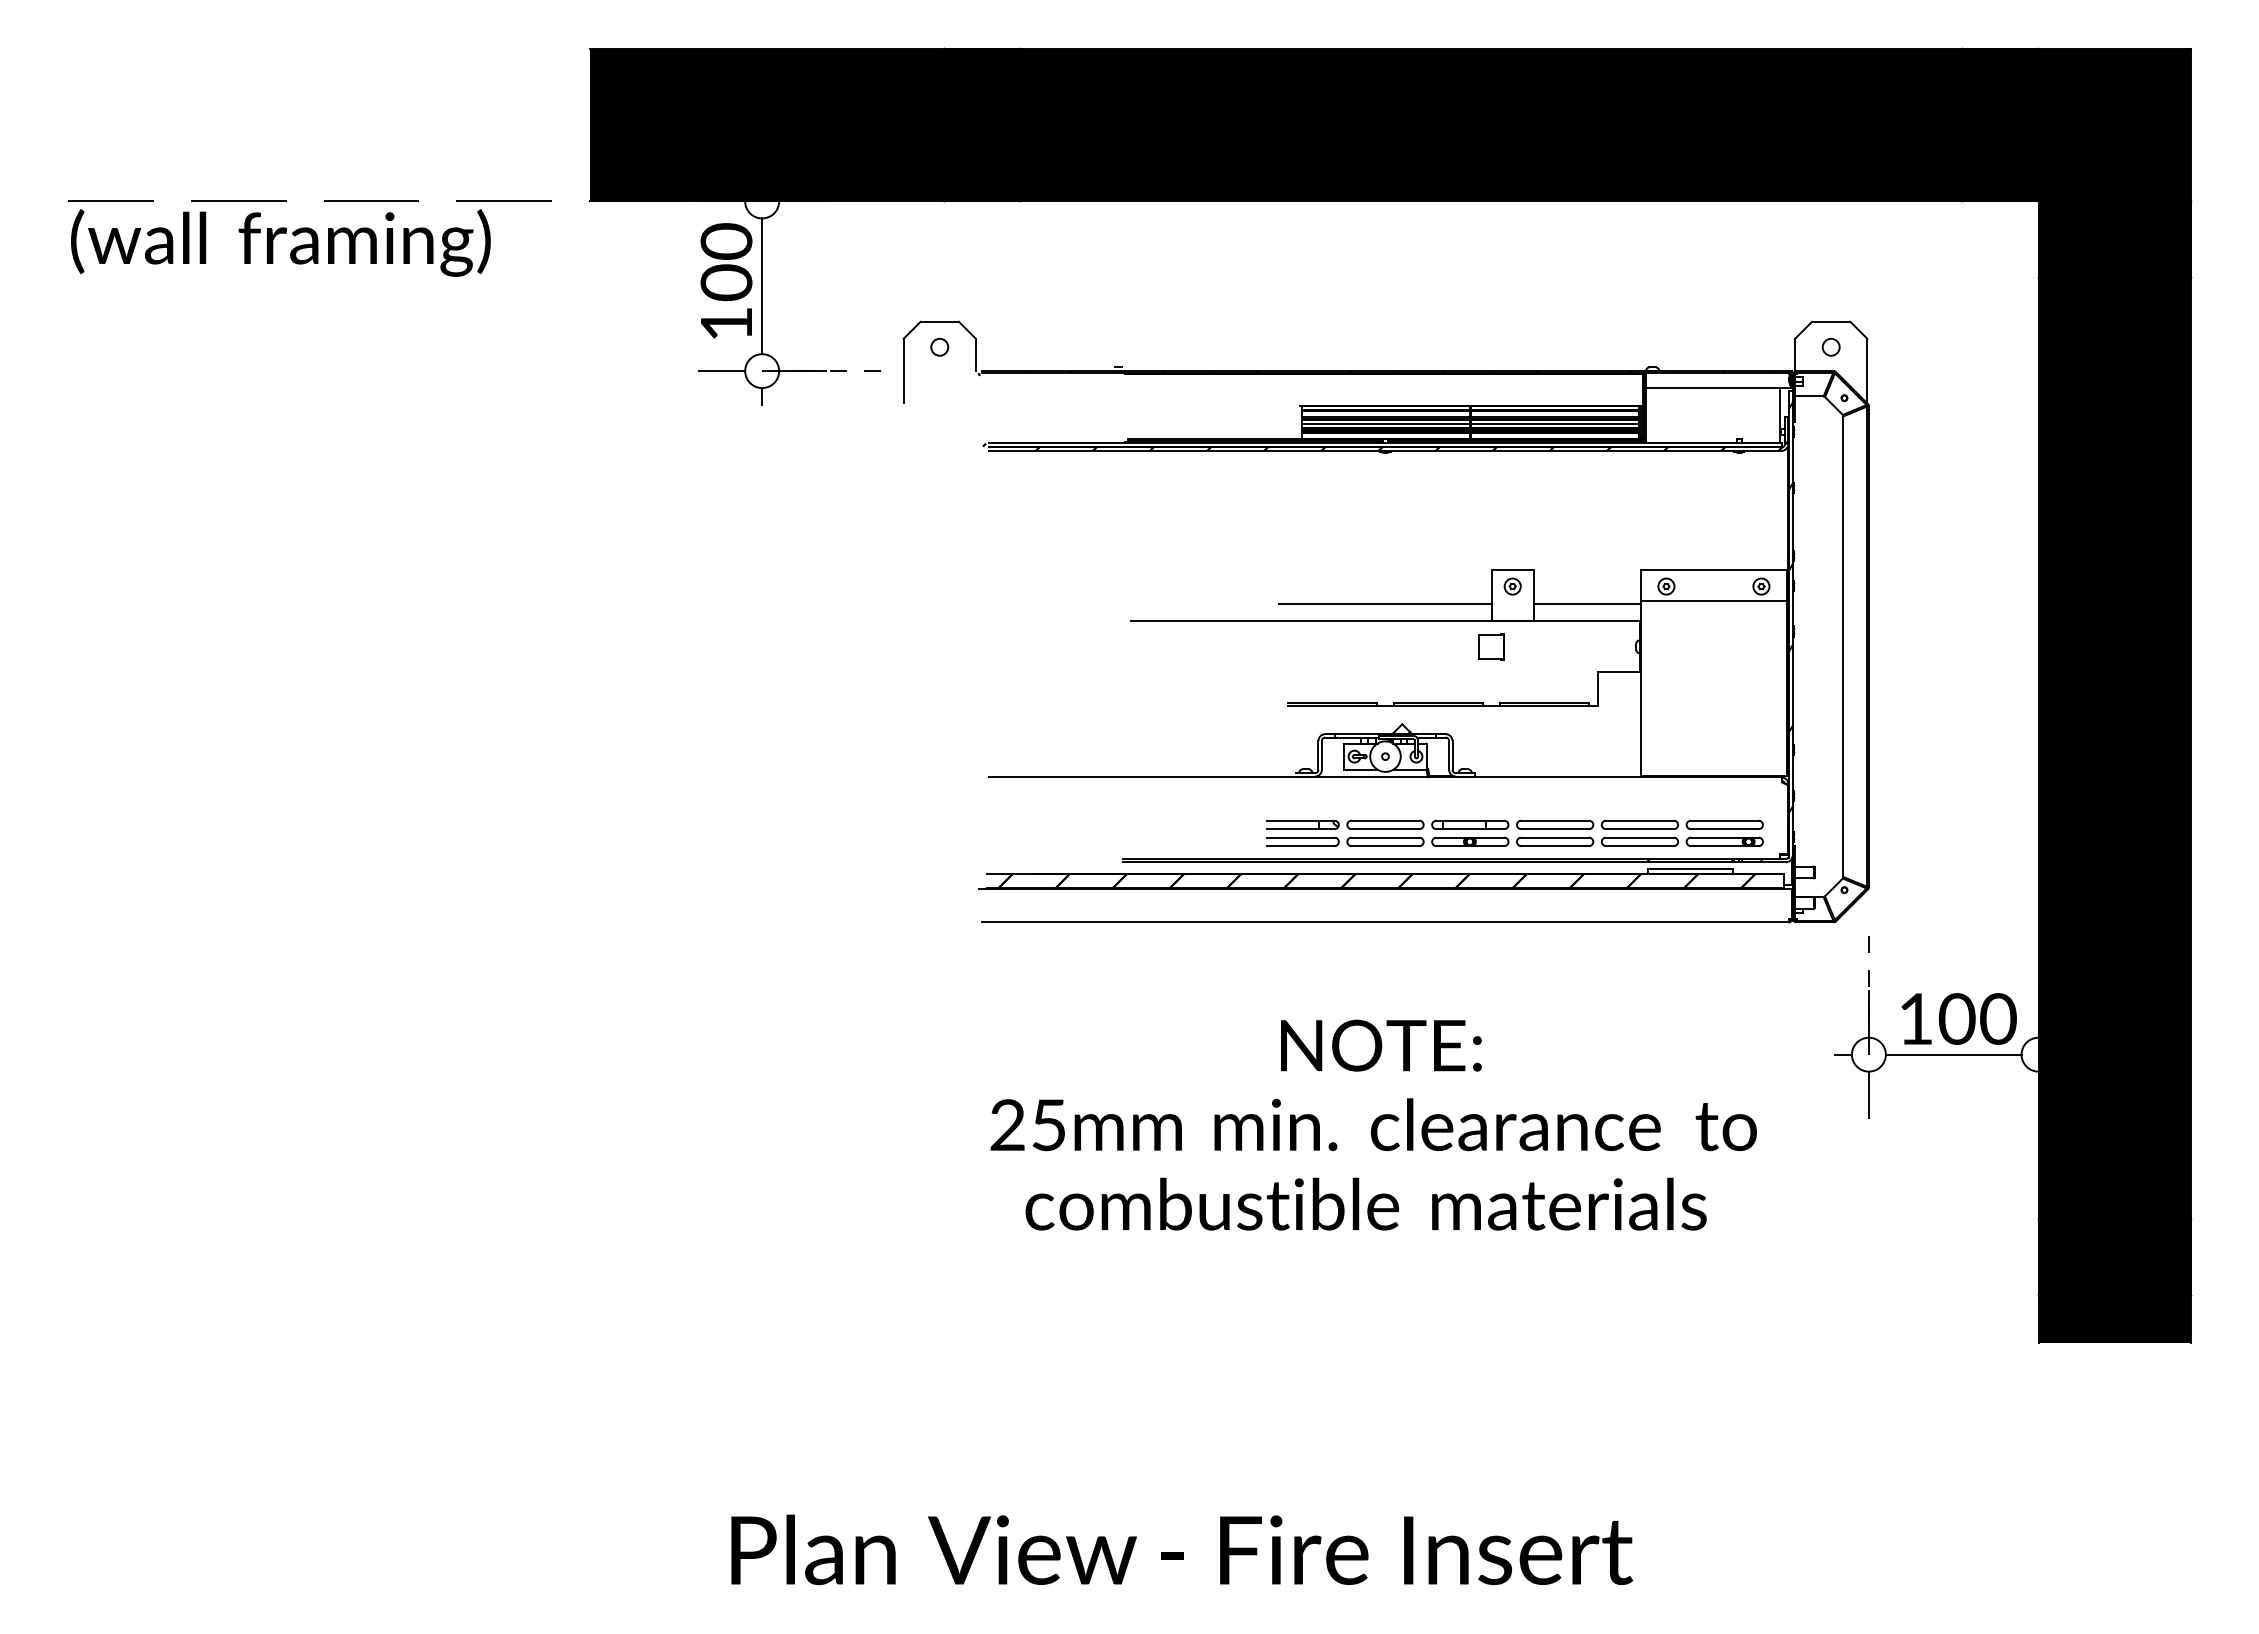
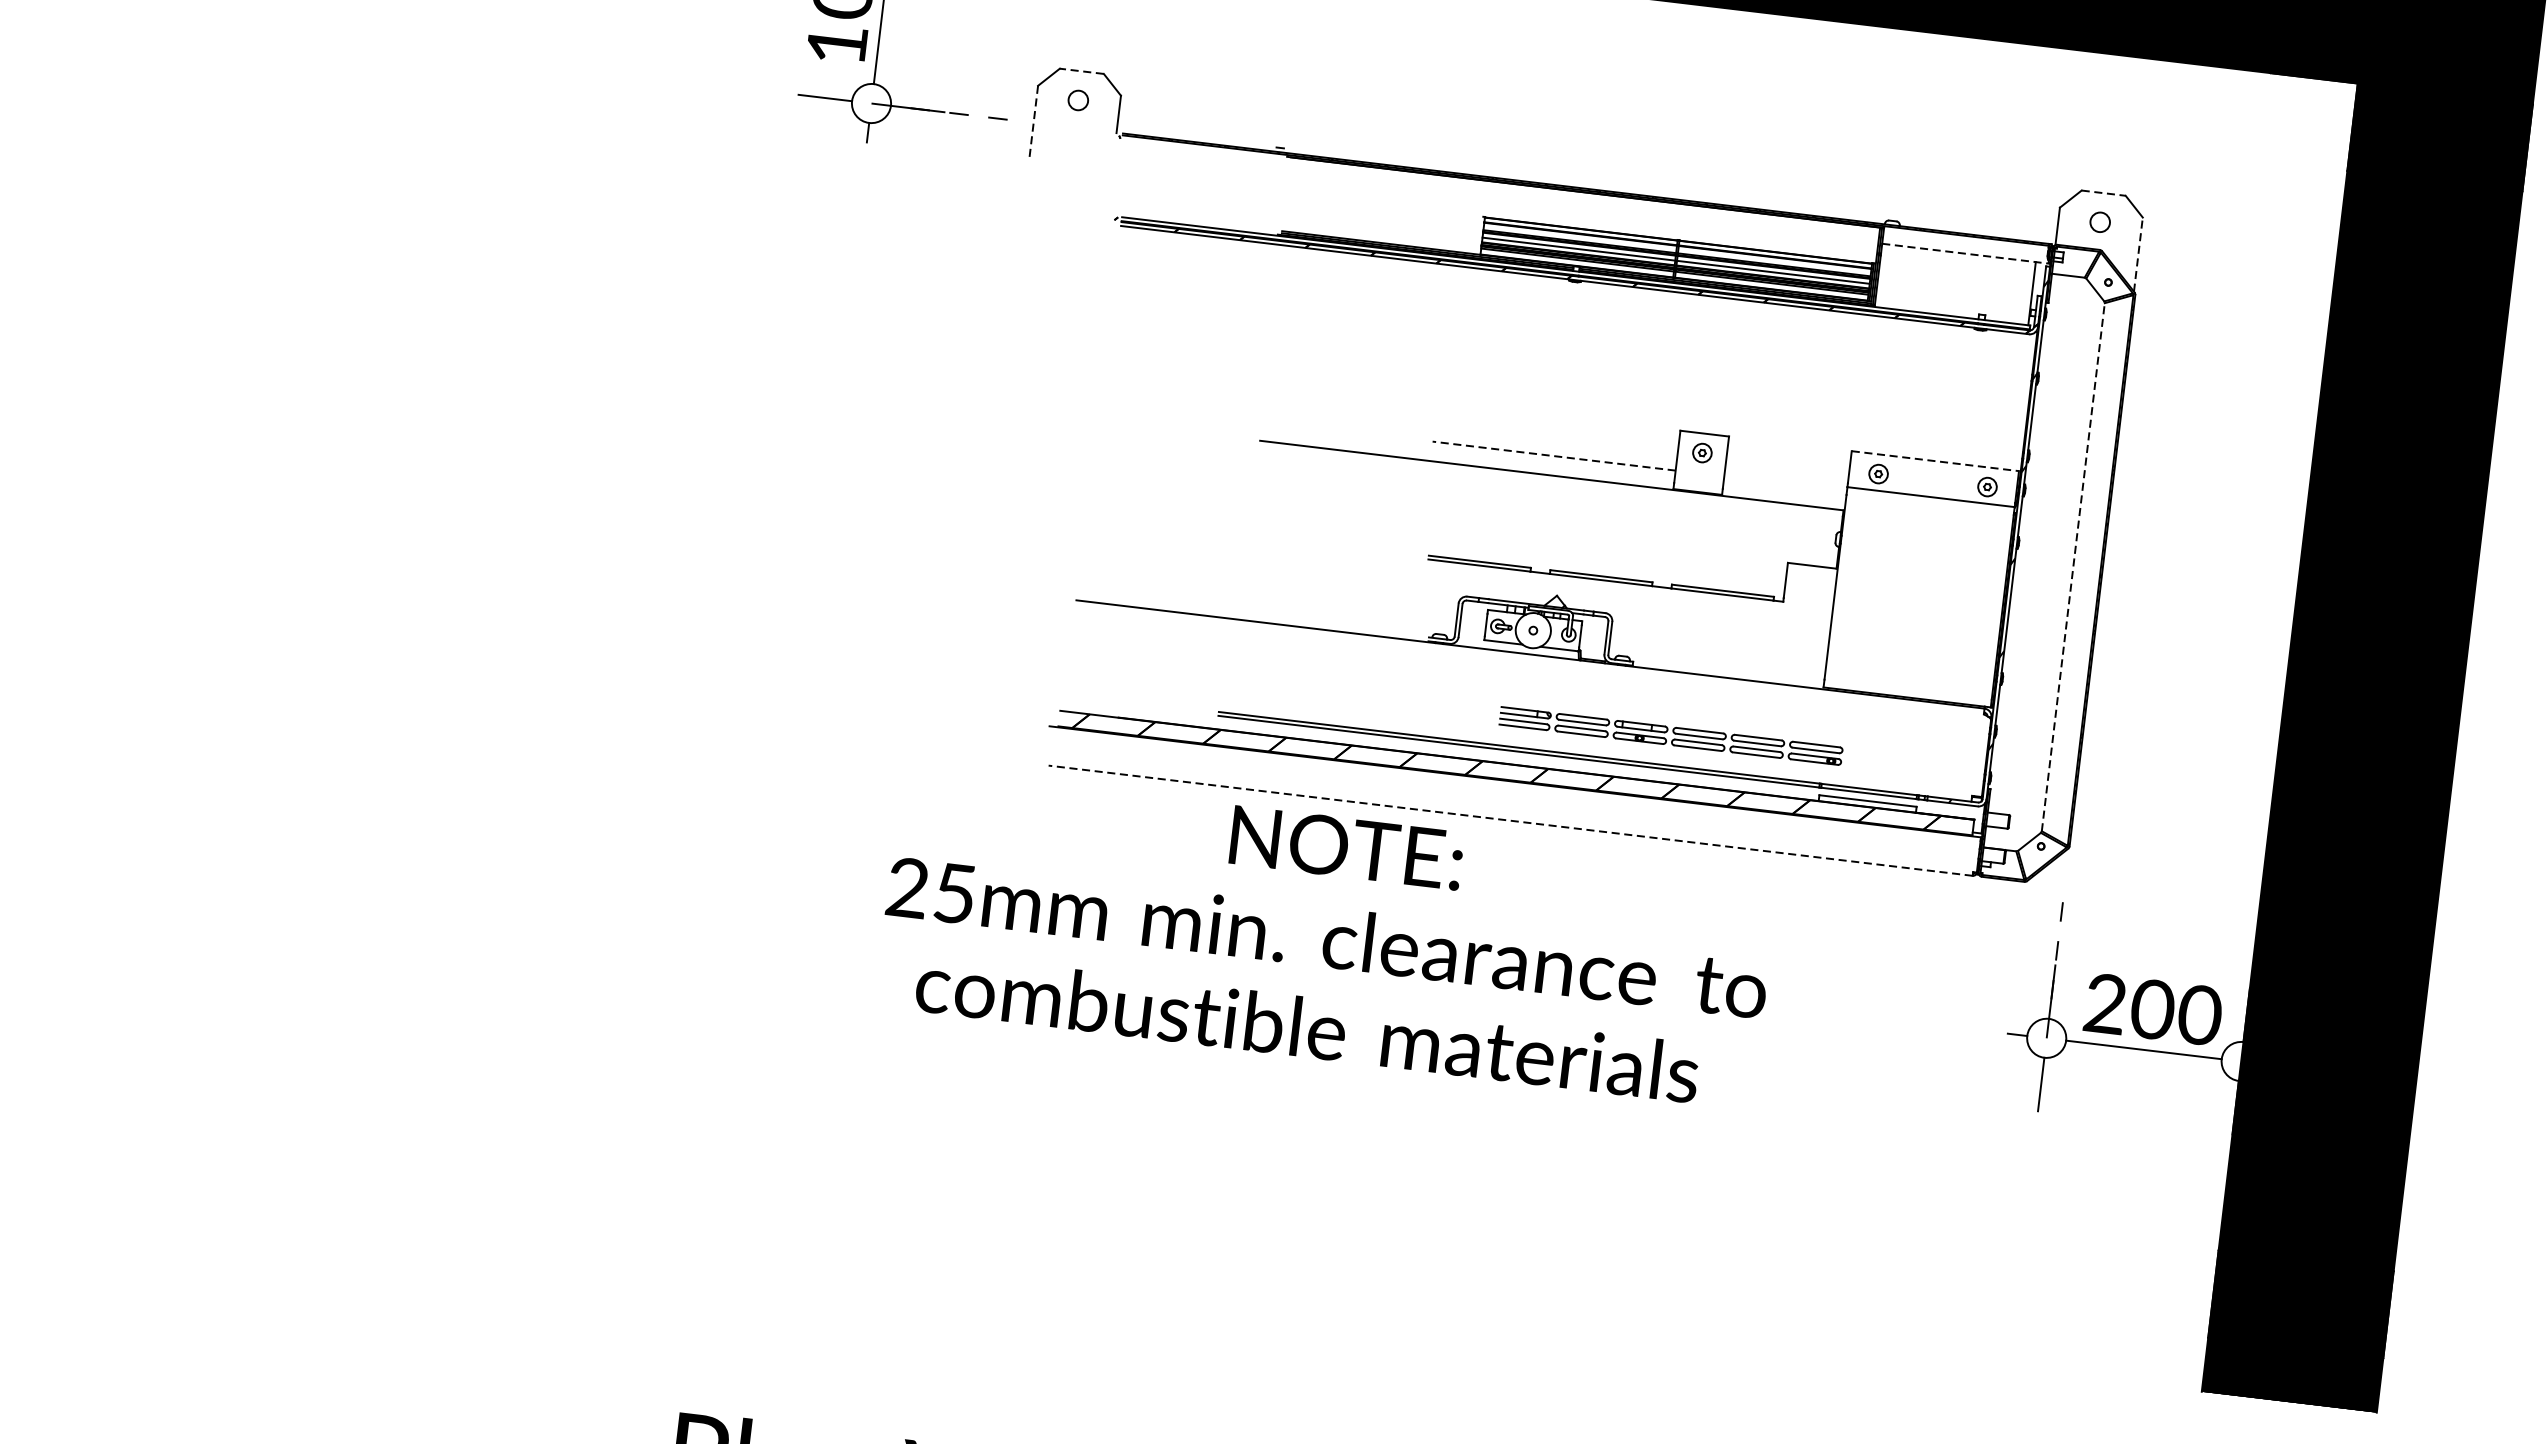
line: (939, 321) -> (1081, 70), solid -> dashed
line: (1831, 321) -> (2104, 192), solid -> dashed
line: (1867, 370) -> (2138, 253), solid -> dashed
line: (903, 371) -> (1033, 123), solid -> dashed
line: (1719, 388) -> (1966, 254), solid -> dashed
line: (1713, 569) -> (1934, 460), solid -> dashed
line: (1385, 604) -> (1554, 456), solid -> dashed
line: (1586, 604) -> (1784, 483), removed
part: (1491, 646) -> (1669, 518), removed
line: (1843, 646) -> (2073, 566), solid -> dashed
part: (1514, 832) -> (1670, 735), size x0.6
line: (1385, 922) -> (1510, 820), solid -> dashed
text: (1915, 1018) -> (2105, 1003), 100 -> 200
text: (1373, 1124) -> (1327, 937), moved

